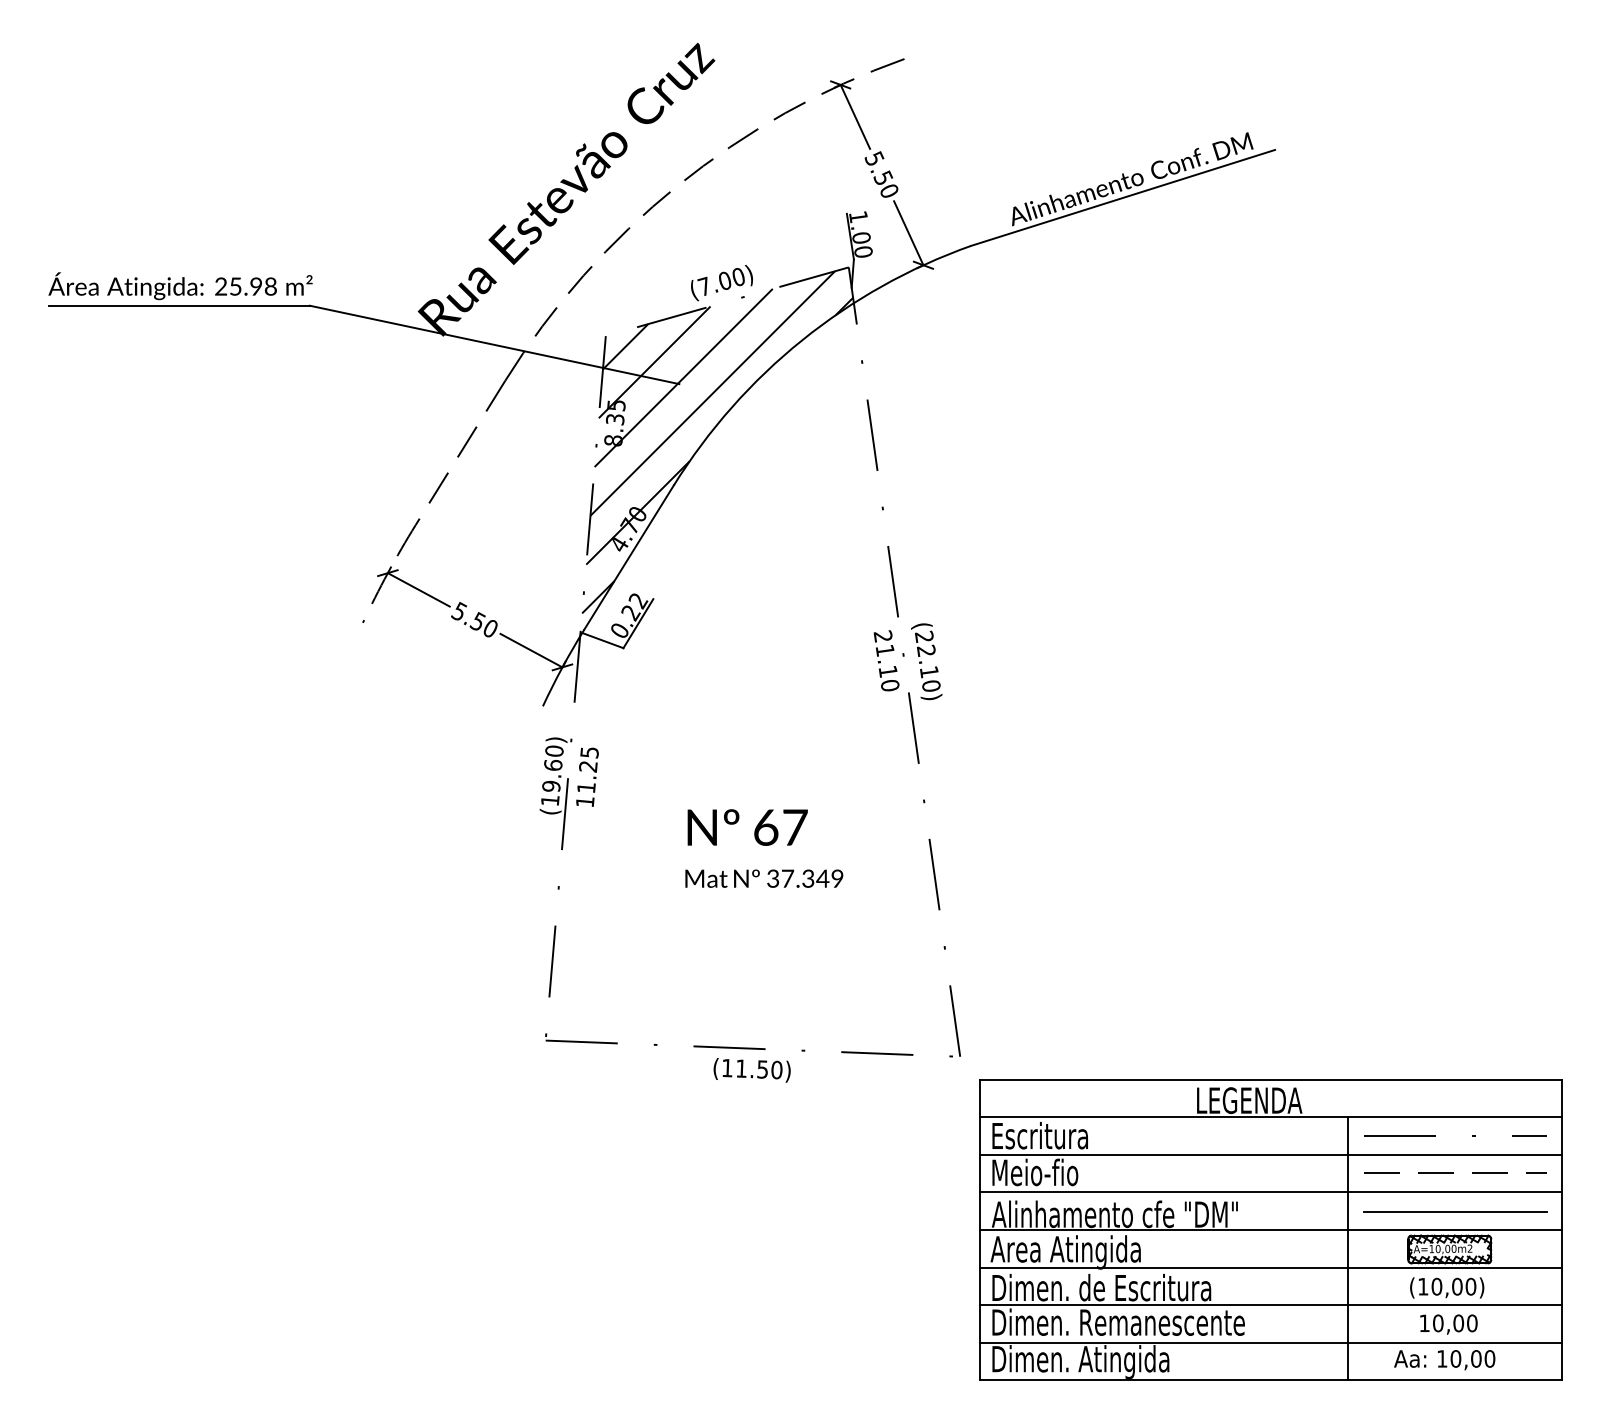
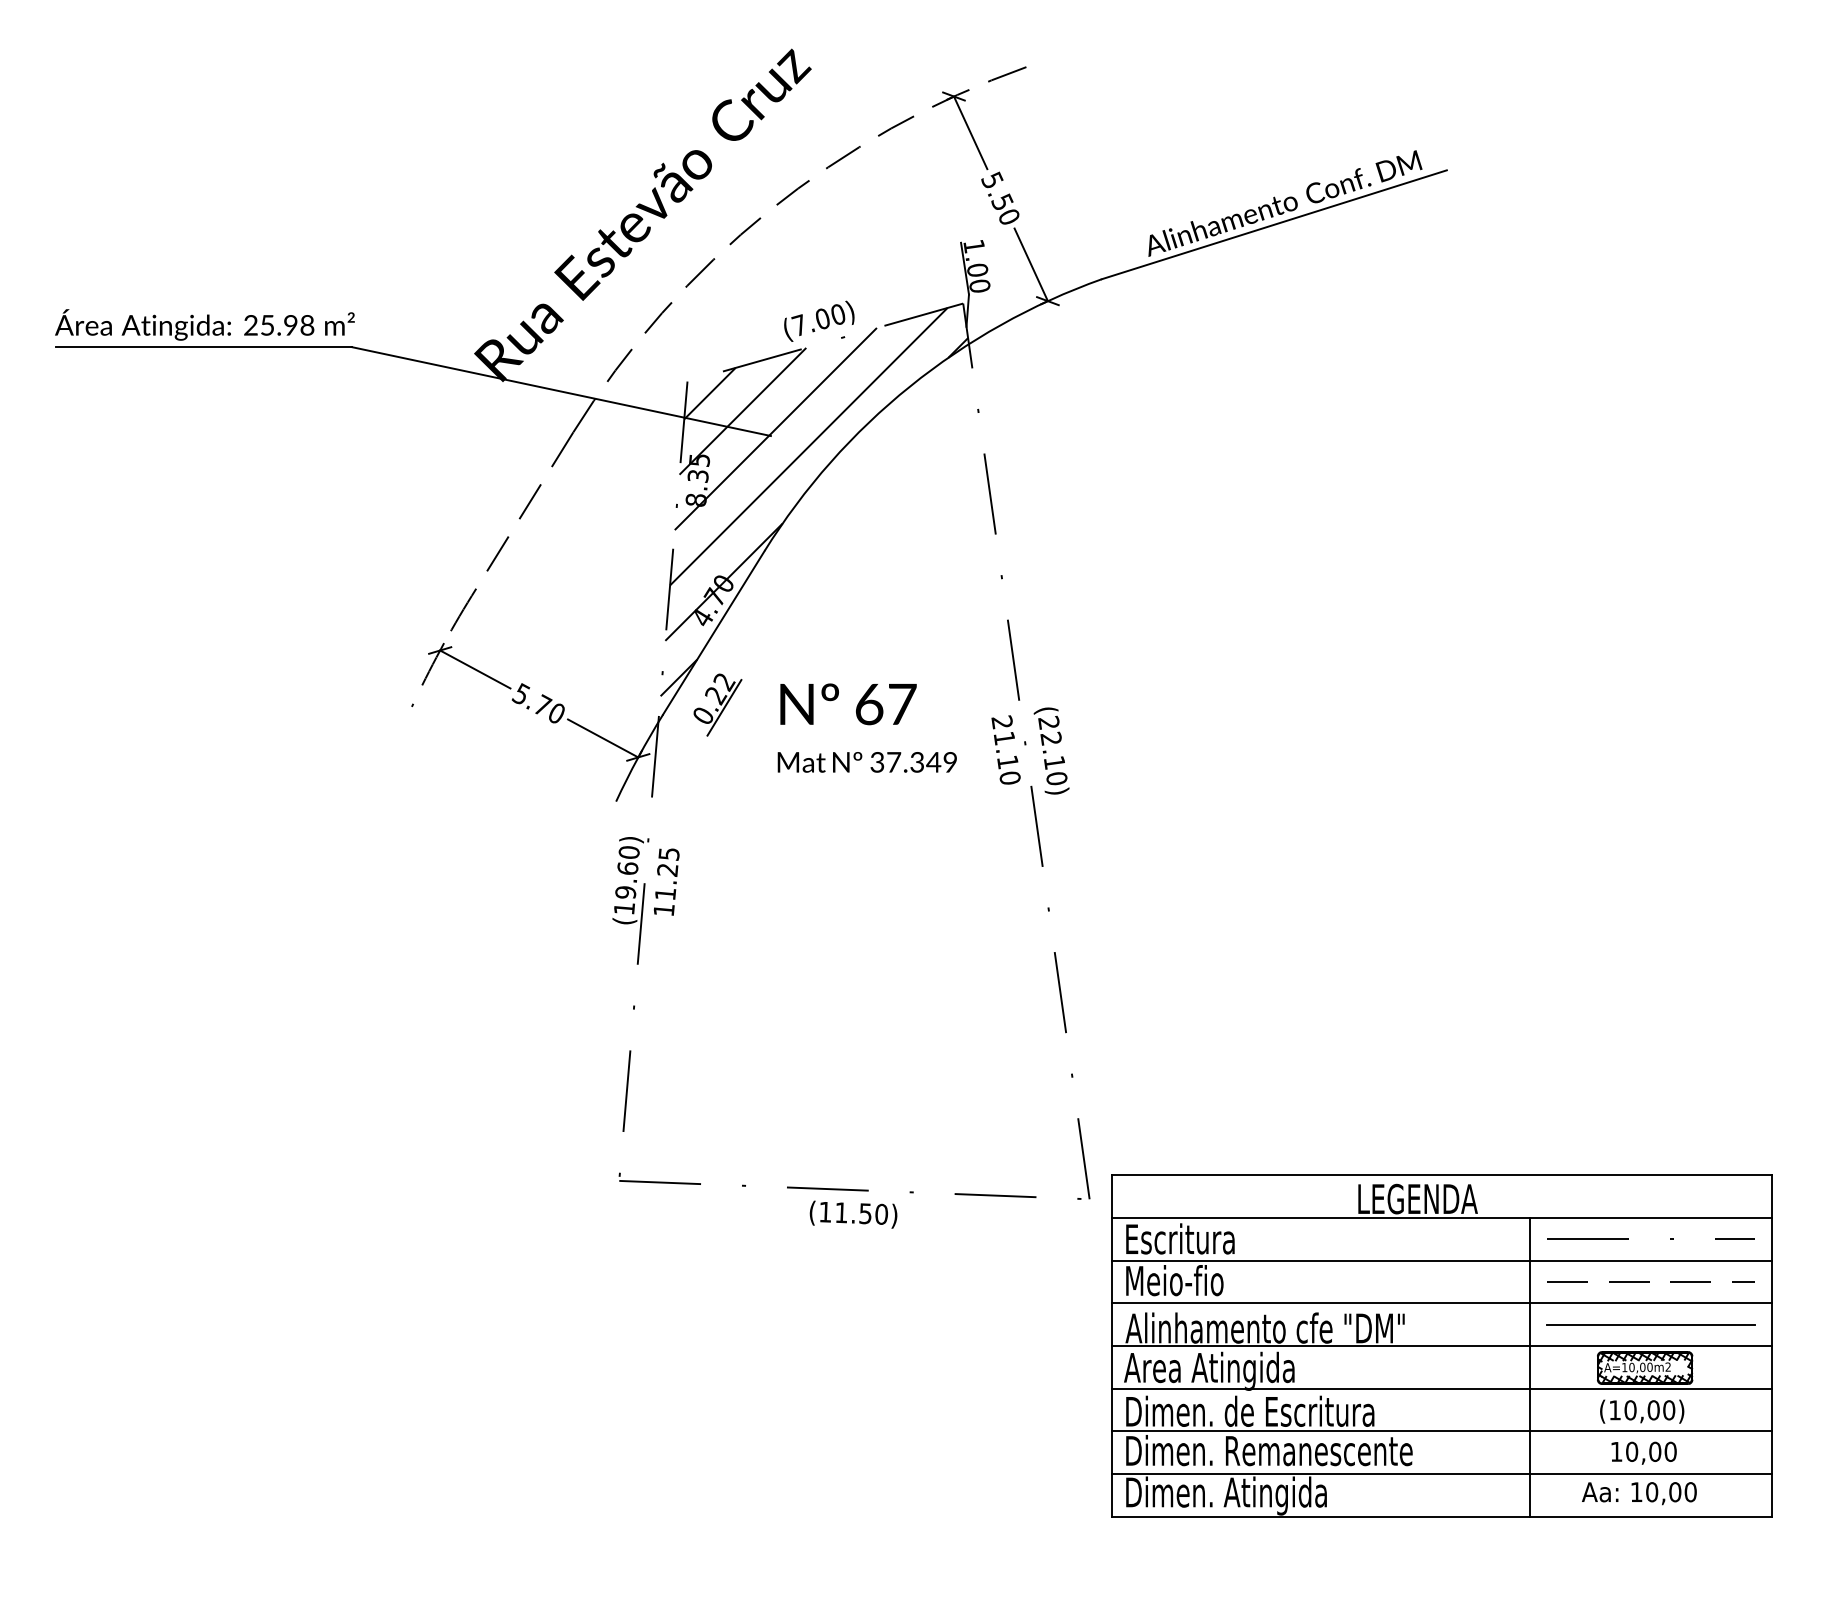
text: (477, 620) -> (541, 704), 5.50 -> 5.70
line: (602, 640) -> (683, 726), removed
text: (764, 848) -> (867, 728), moved
part: (1270, 1229) -> (1441, 1345), moved

